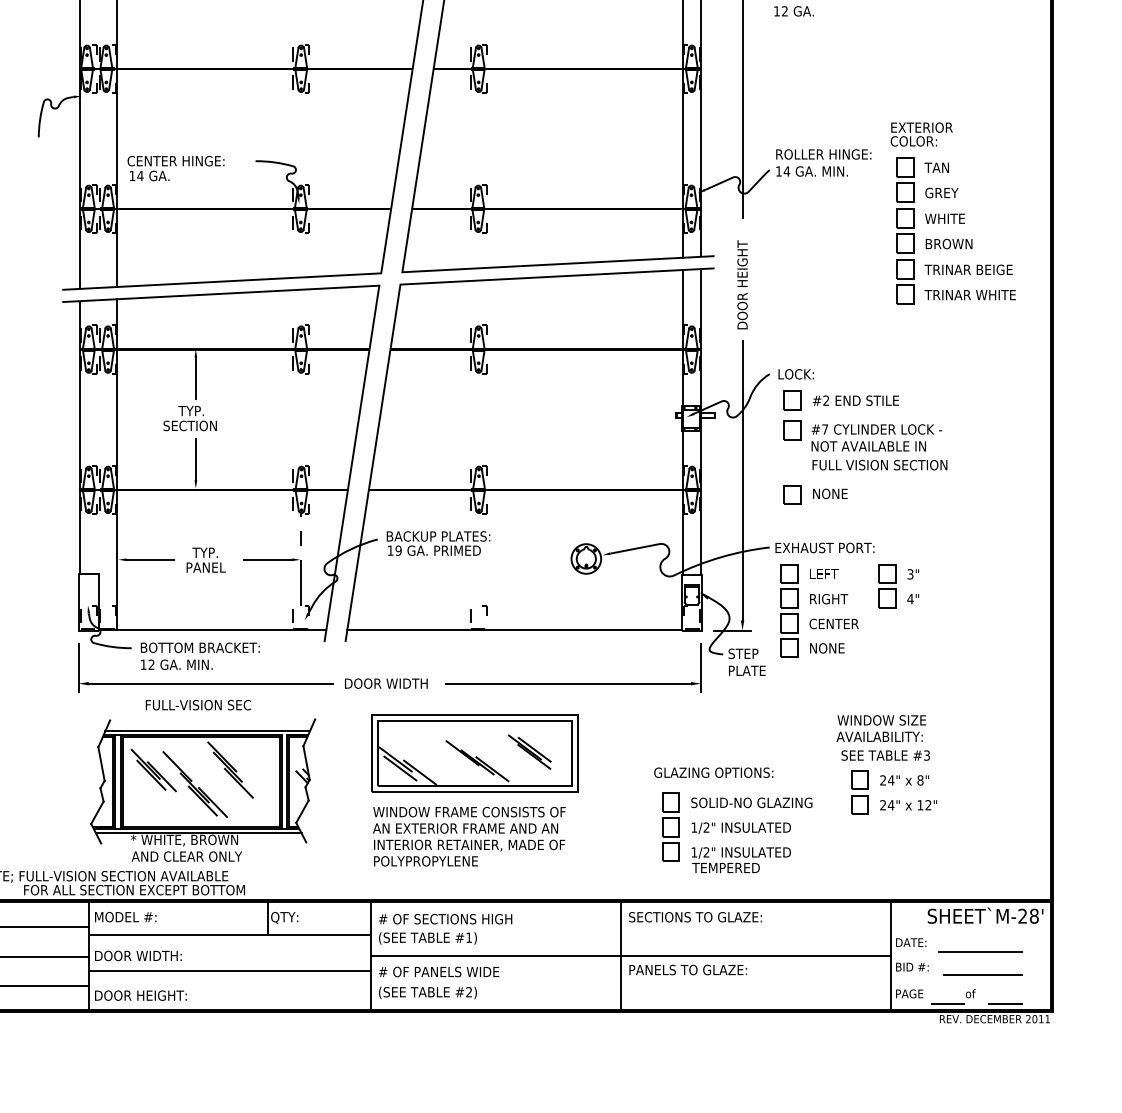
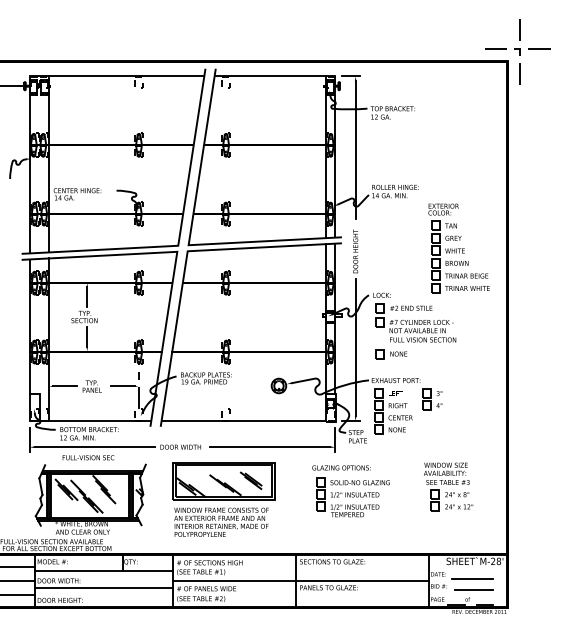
part: (952, 213) -> (458, 248), moved
part: (886, 763) -> (448, 486), moved
part: (732, 820) -> (350, 491), moved

